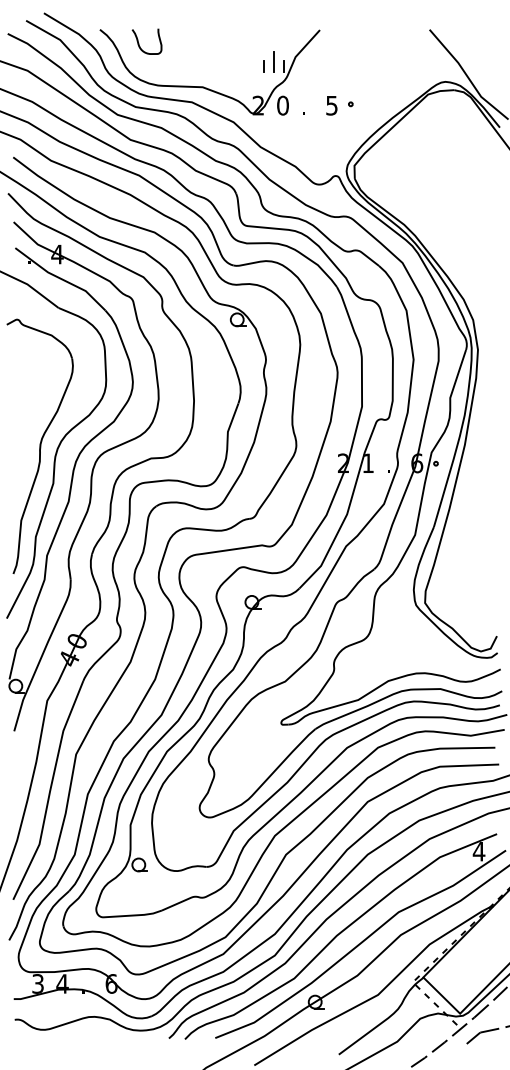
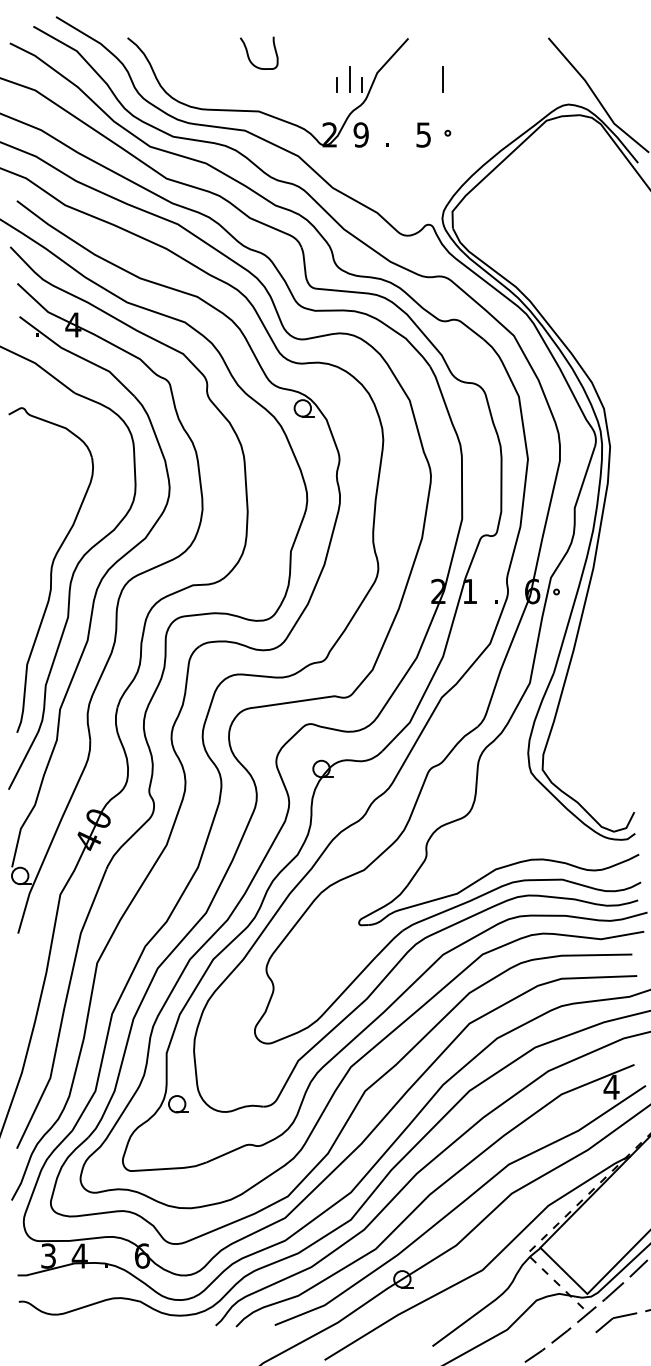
curve: (139, 43) -> (249, 55), moved
line: (346, 61) -> (442, 78), added
text: (282, 105) -> (360, 134), 0 -> 9

